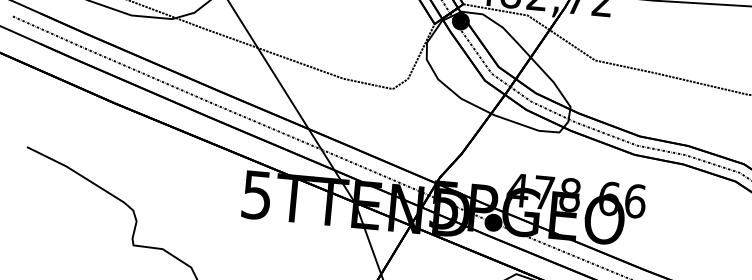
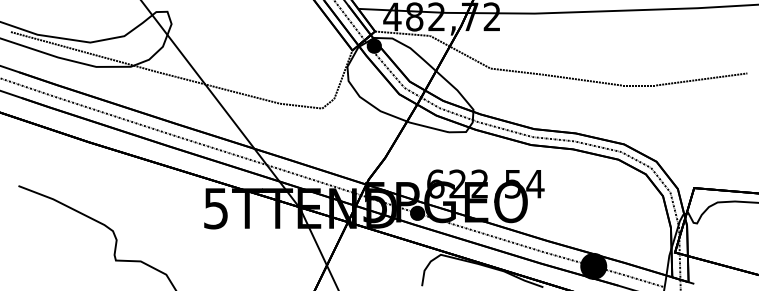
text: (576, 195) -> (485, 183), 478,66 -> 622,54

